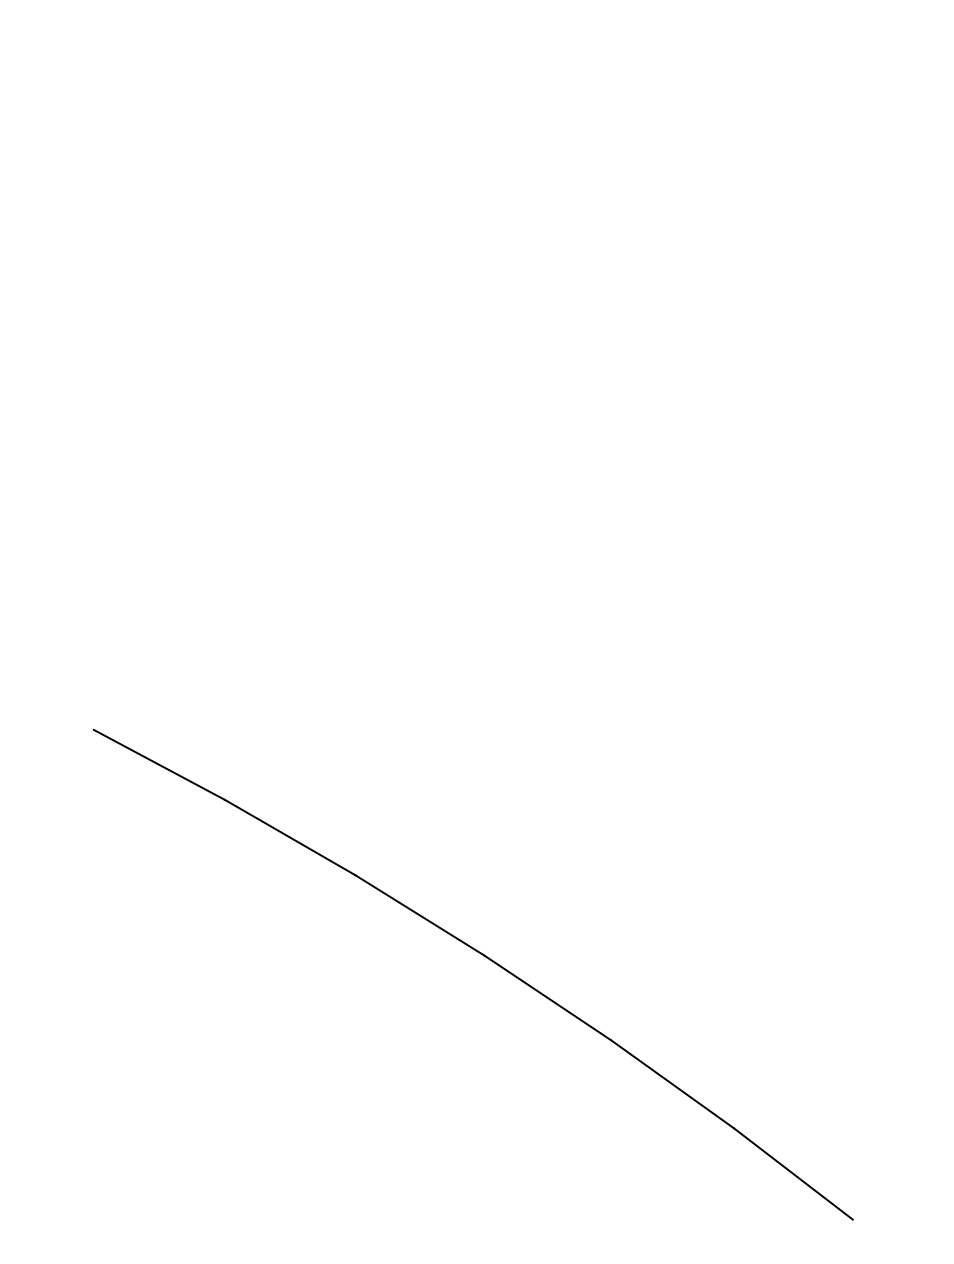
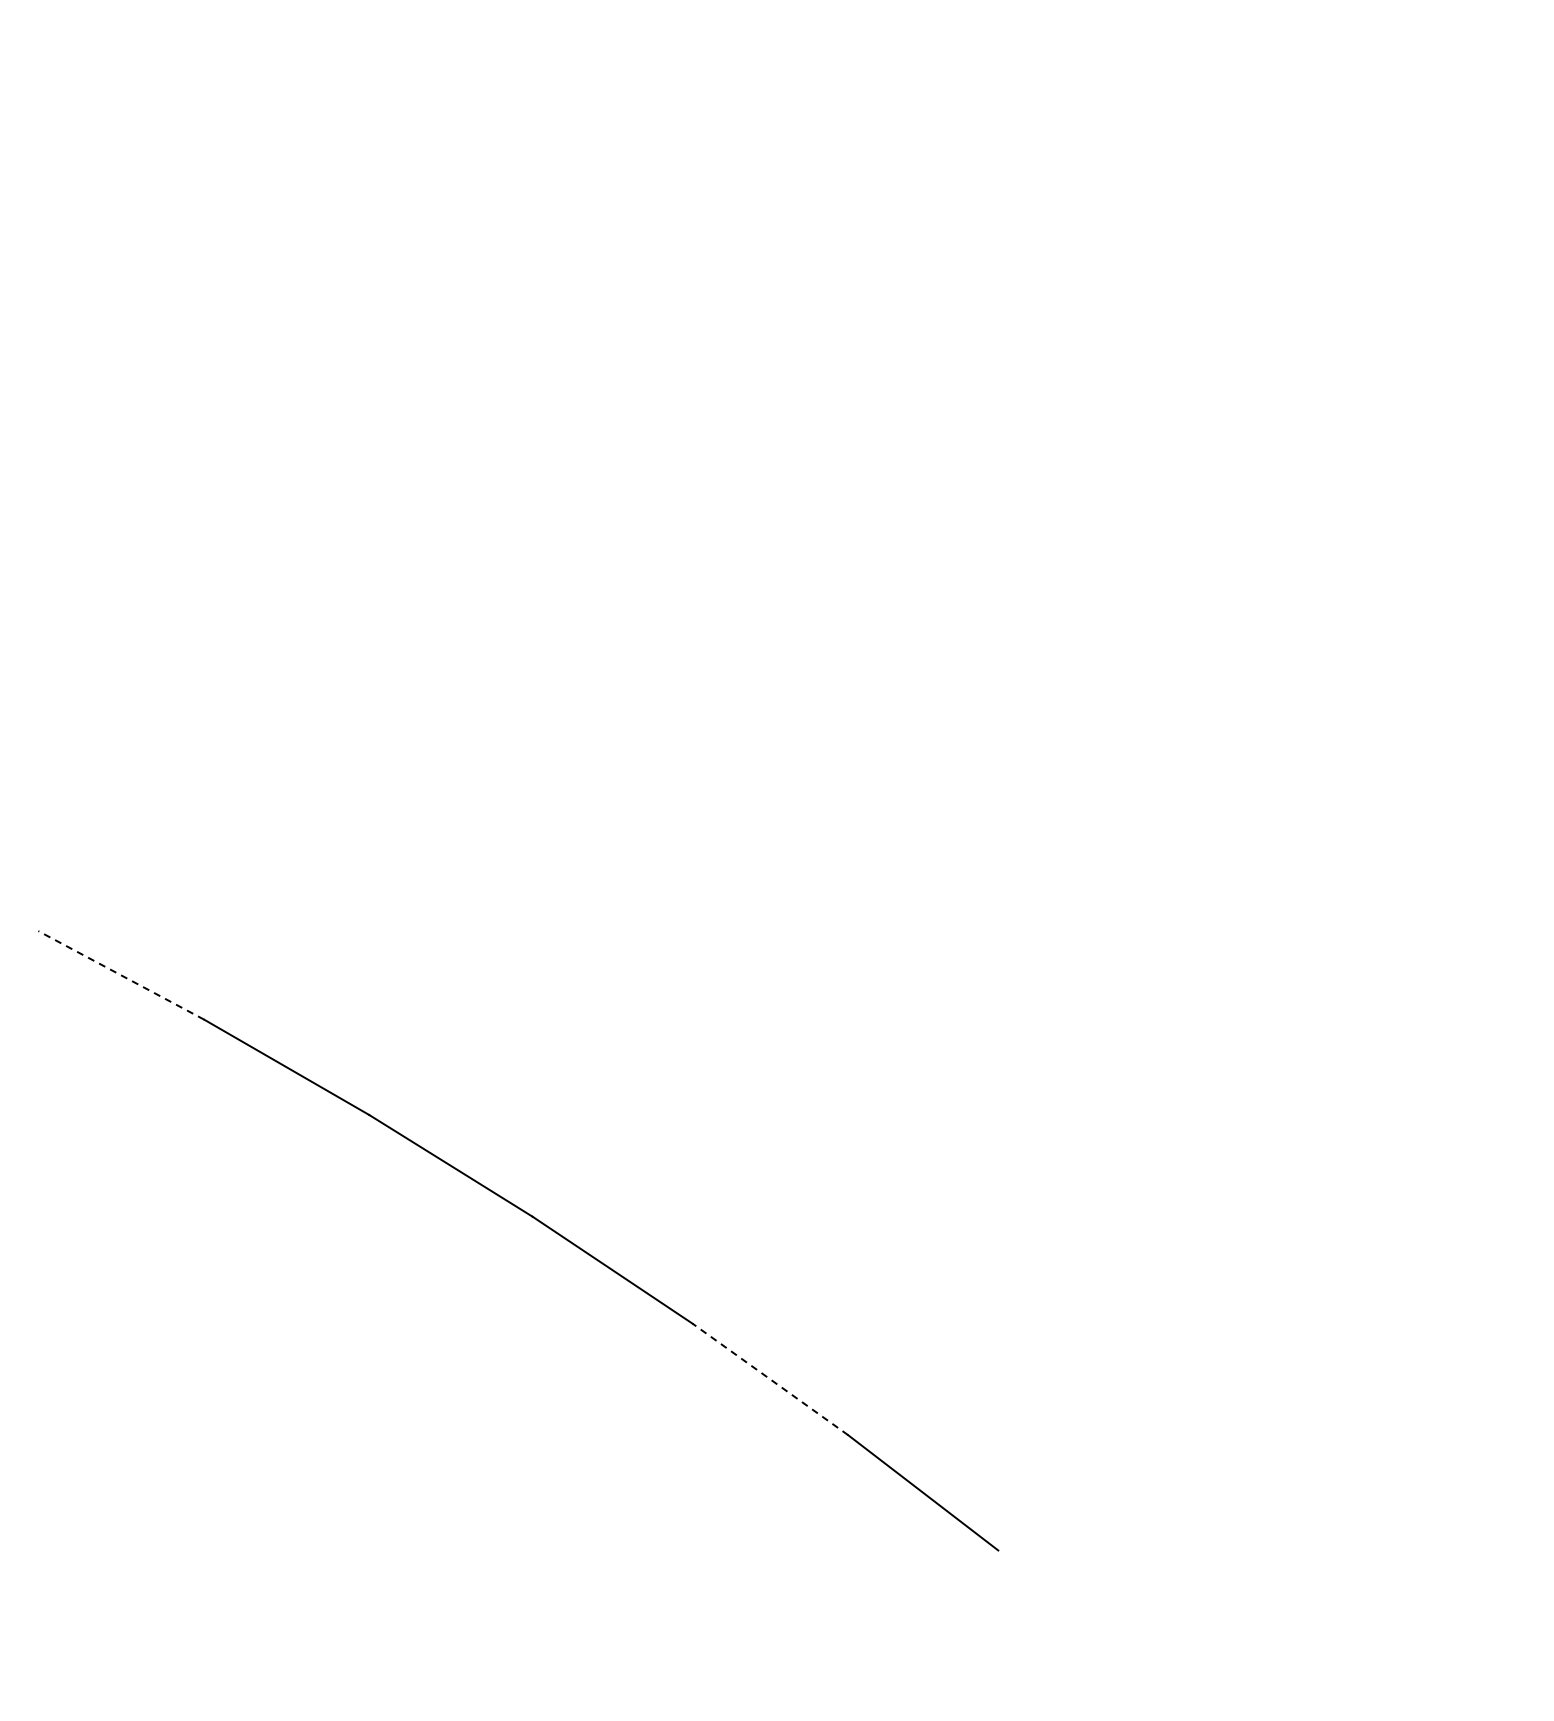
line: (159, 765) -> (121, 975), solid -> dashed
line: (672, 1084) -> (770, 1379), solid -> dashed

